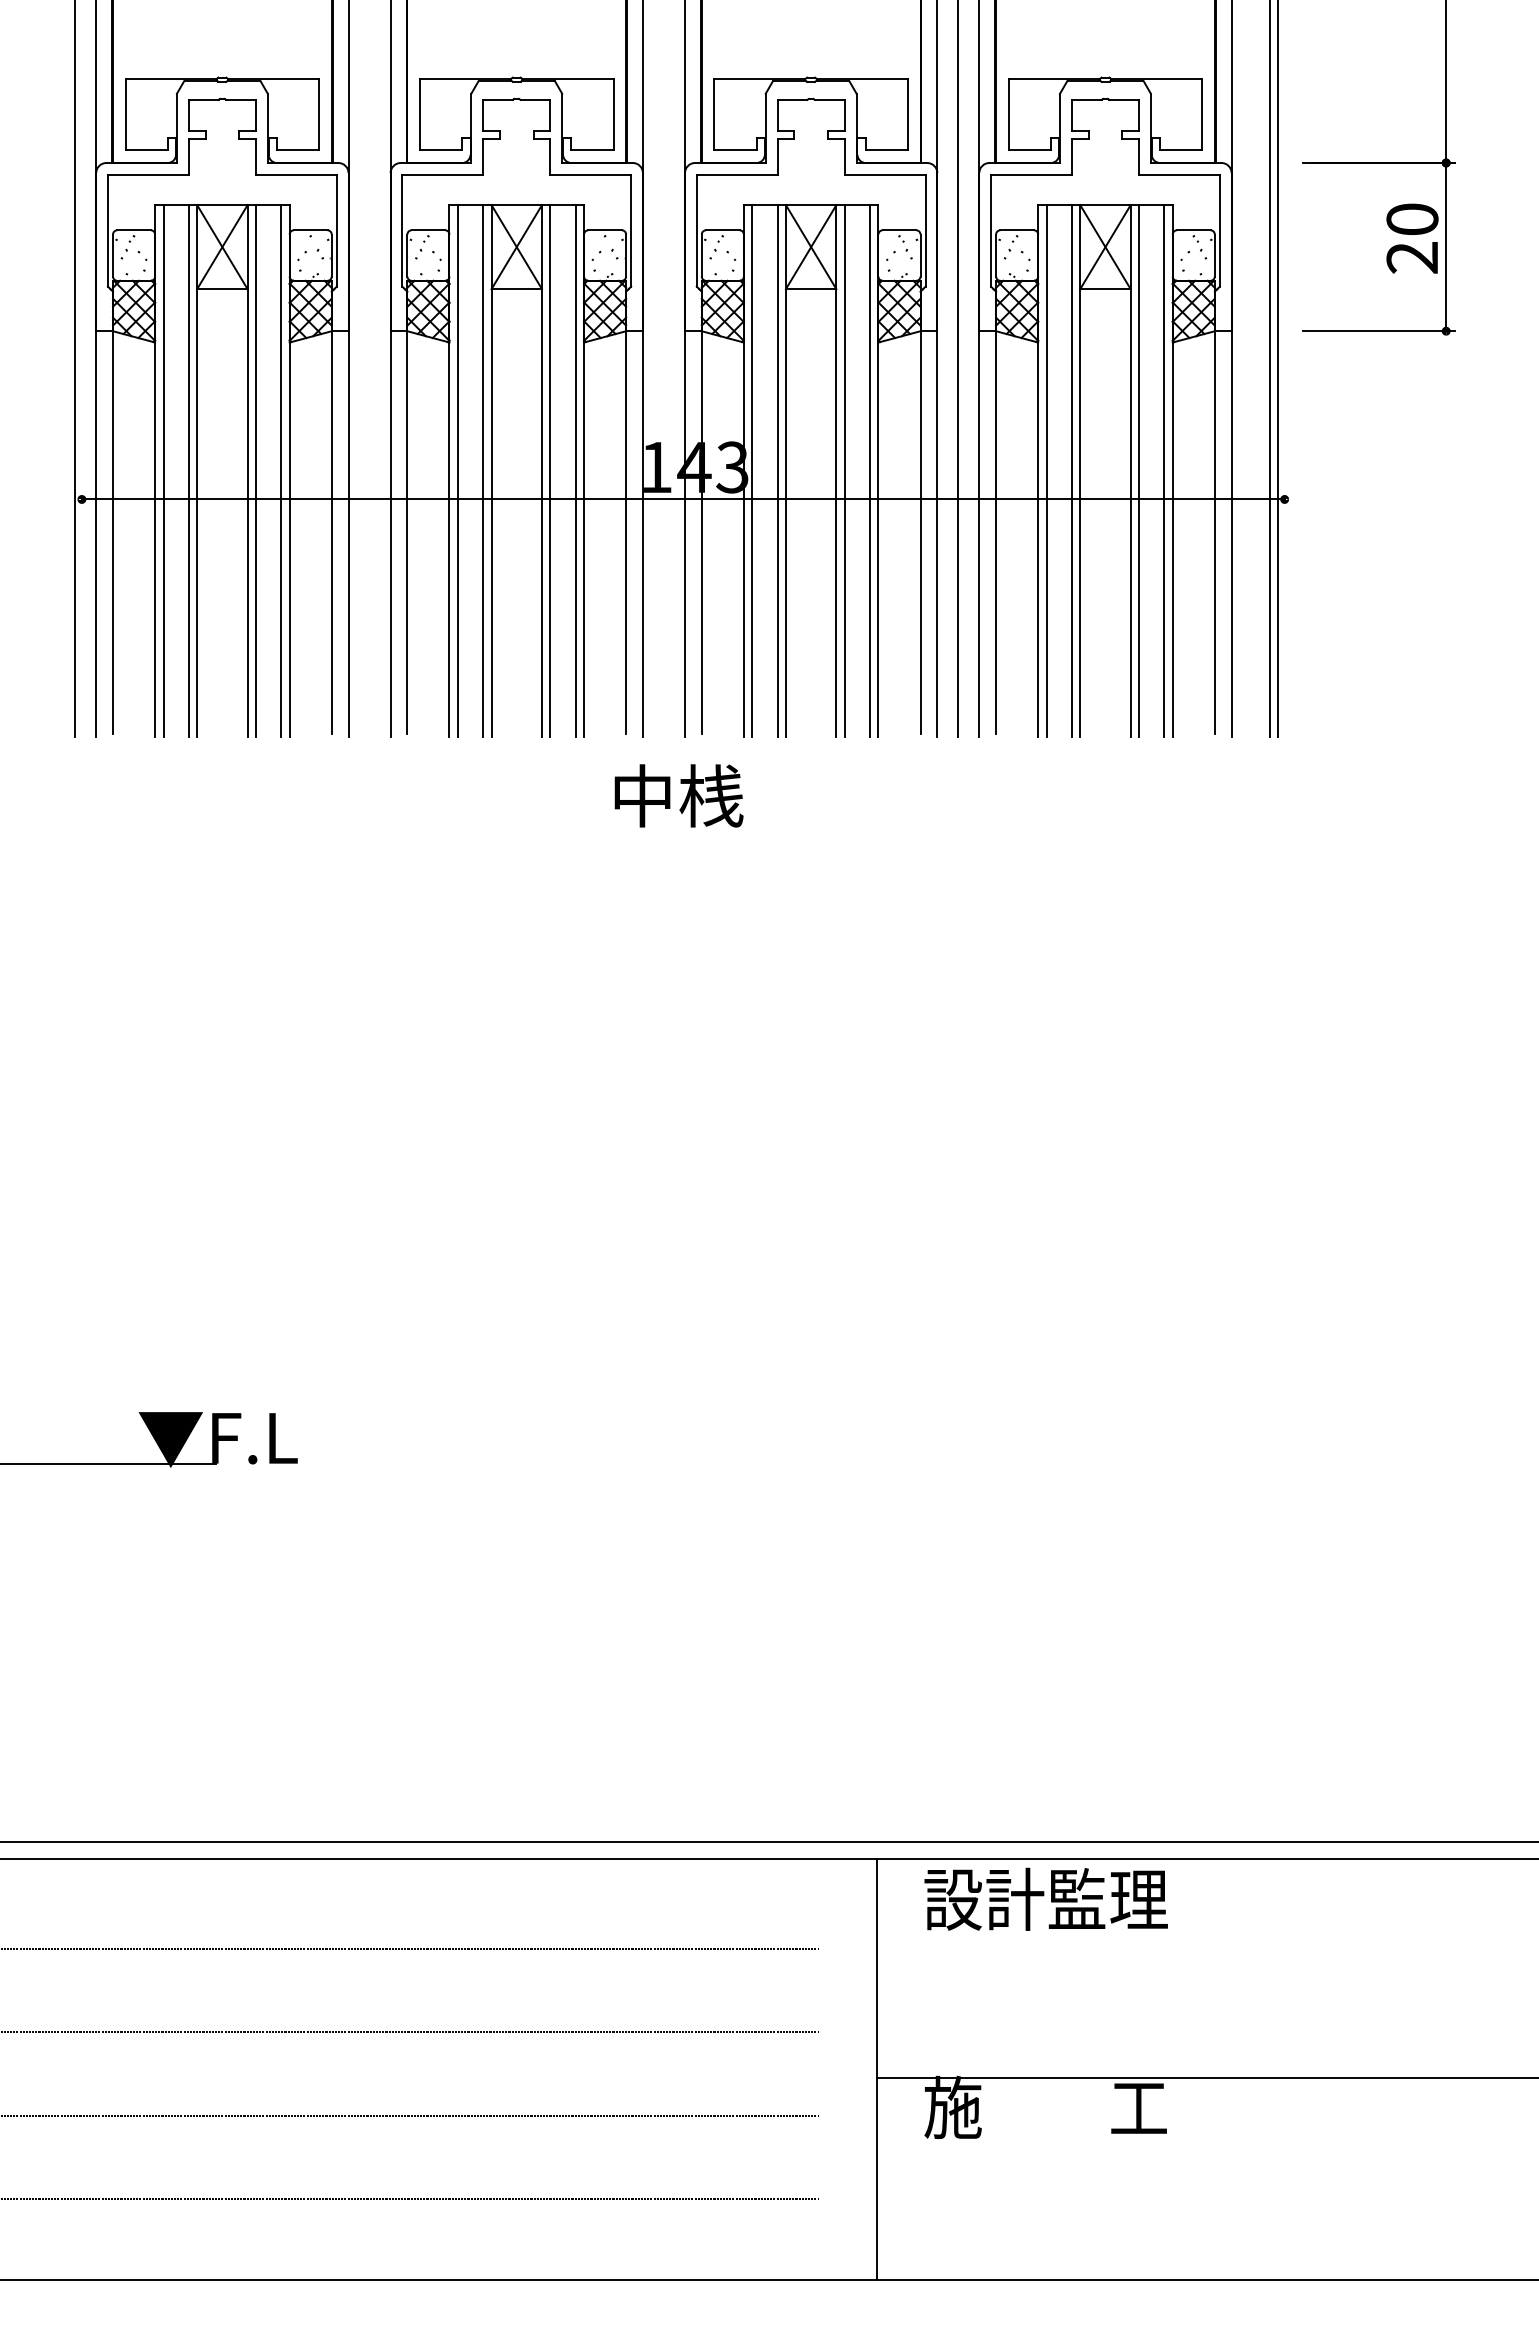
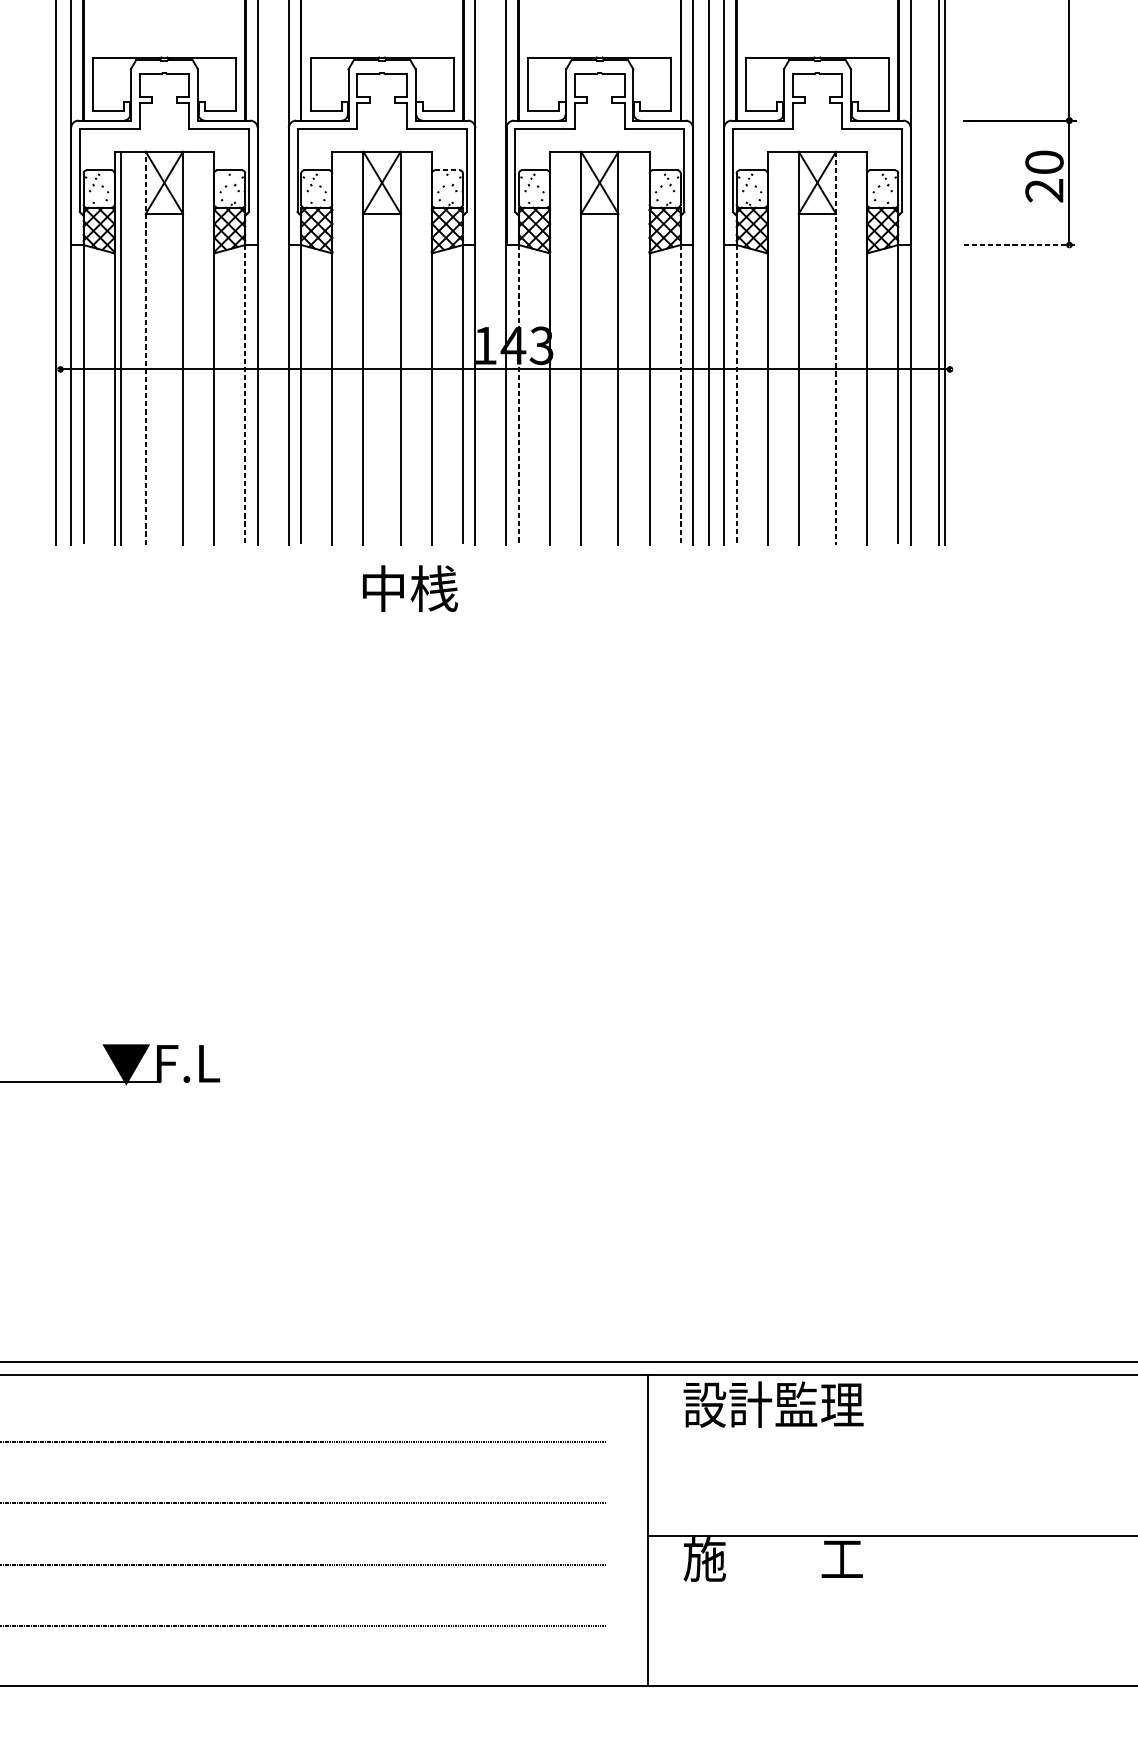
line: (605, 230) -> (447, 170), solid -> dashed
line: (1378, 331) -> (1019, 245), solid -> dashed
line: (188, 470) -> (139, 348), removed
line: (197, 470) -> (146, 348), solid -> dashed
line: (256, 470) -> (189, 348), removed
line: (281, 470) -> (208, 348), removed
line: (457, 470) -> (338, 348), removed
line: (483, 470) -> (357, 348), removed
line: (550, 470) -> (407, 348), removed
line: (575, 470) -> (425, 348), removed
line: (752, 470) -> (556, 348), removed
line: (777, 470) -> (574, 348), removed
line: (844, 470) -> (624, 348), removed
line: (870, 470) -> (643, 348), removed
line: (1046, 470) -> (773, 348), removed
line: (1071, 470) -> (792, 348), removed
line: (1130, 470) -> (835, 348), solid -> dashed
line: (1139, 470) -> (842, 348), removed
line: (1164, 470) -> (861, 348), removed
line: (331, 532) -> (245, 393), solid -> dashed
line: (701, 532) -> (518, 393), solid -> dashed
line: (920, 532) -> (680, 393), solid -> dashed
line: (996, 532) -> (736, 393), solid -> dashed
text: (678, 795) -> (410, 588), moved

